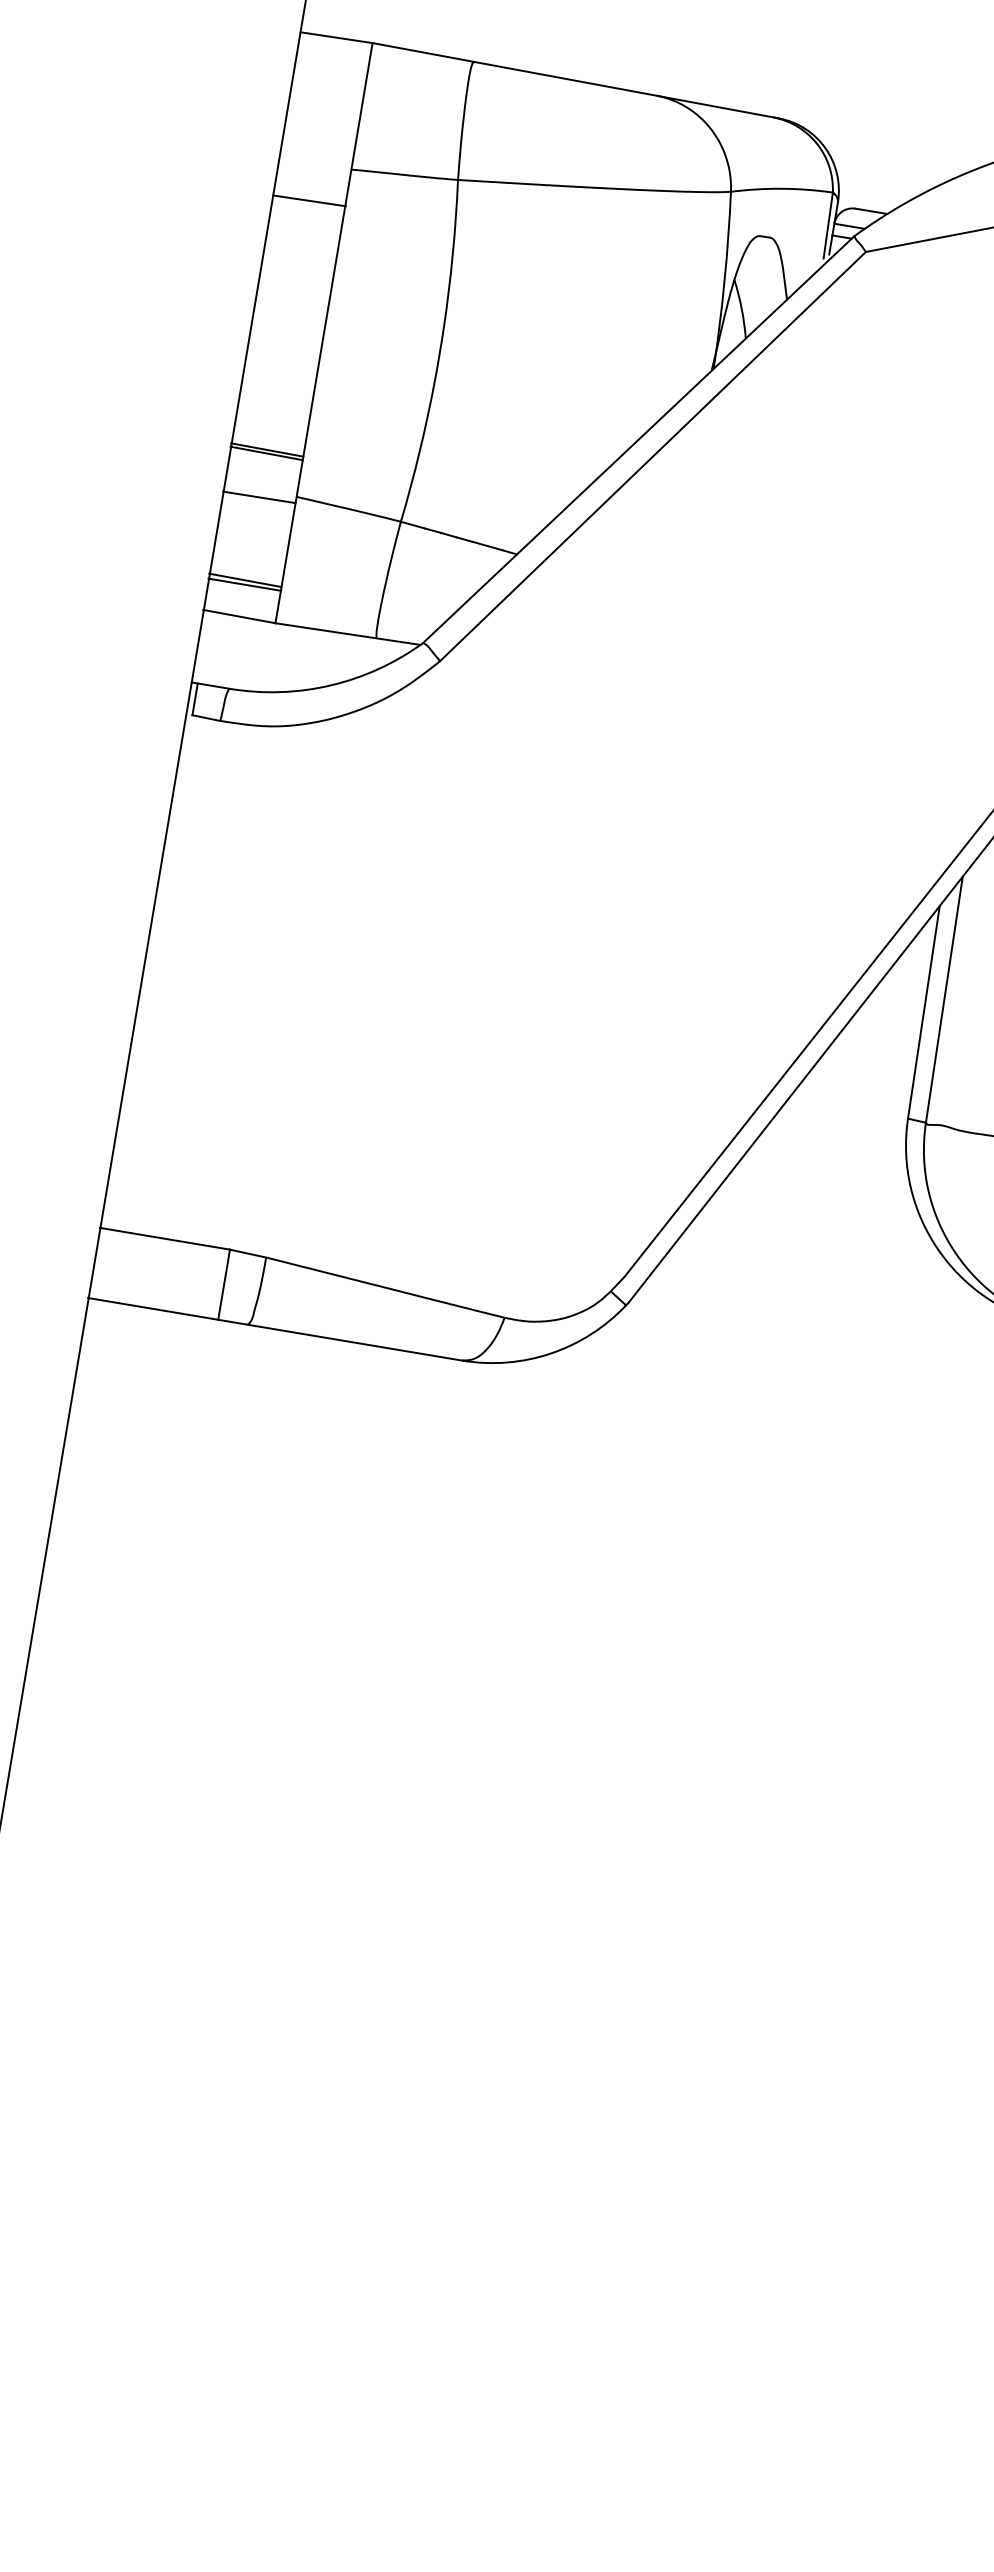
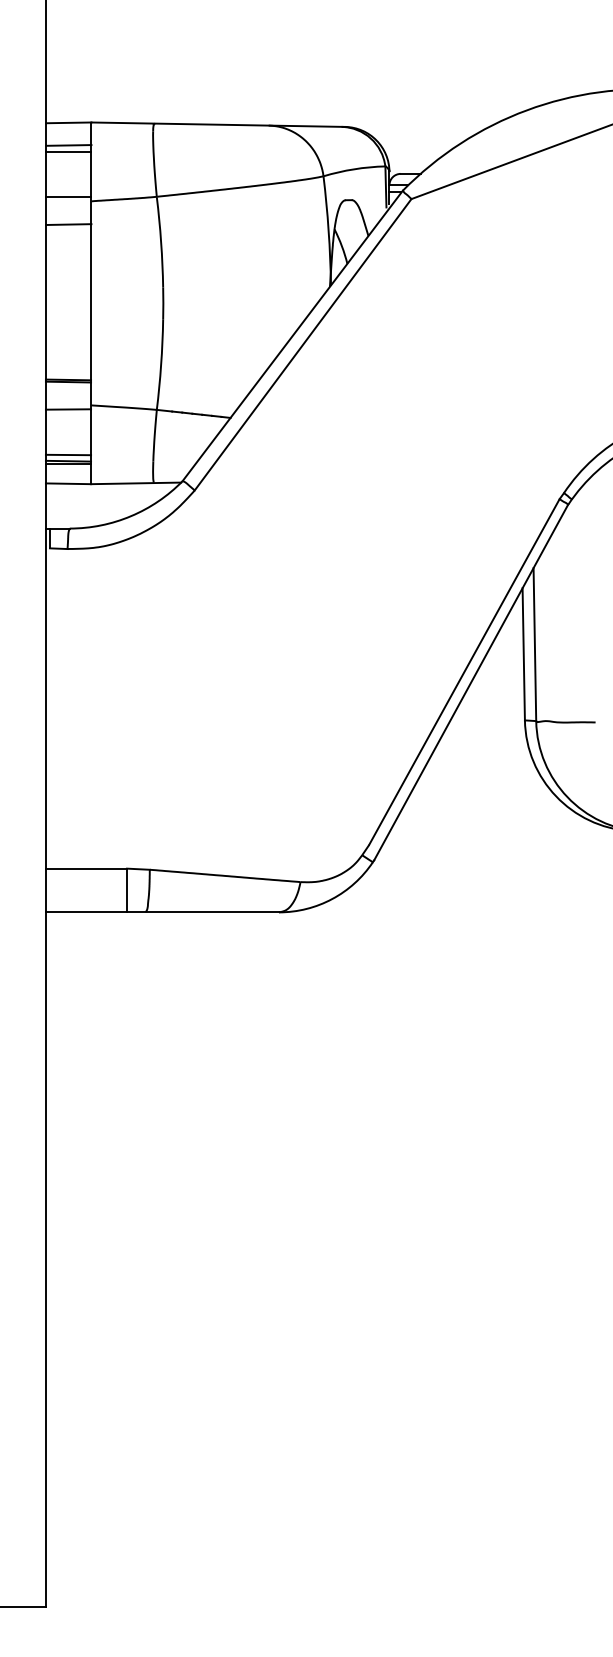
line: (330, 73) -> (68, 145), added
line: (328, 83) -> (68, 151), added
line: (316, 157) -> (68, 197), added
line: (247, 569) -> (68, 454), added

